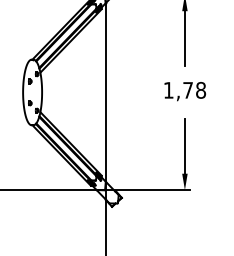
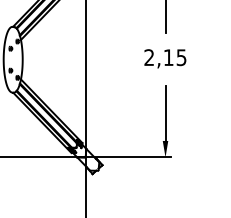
text: (184, 90) -> (165, 57), 1,78 -> 2,15

